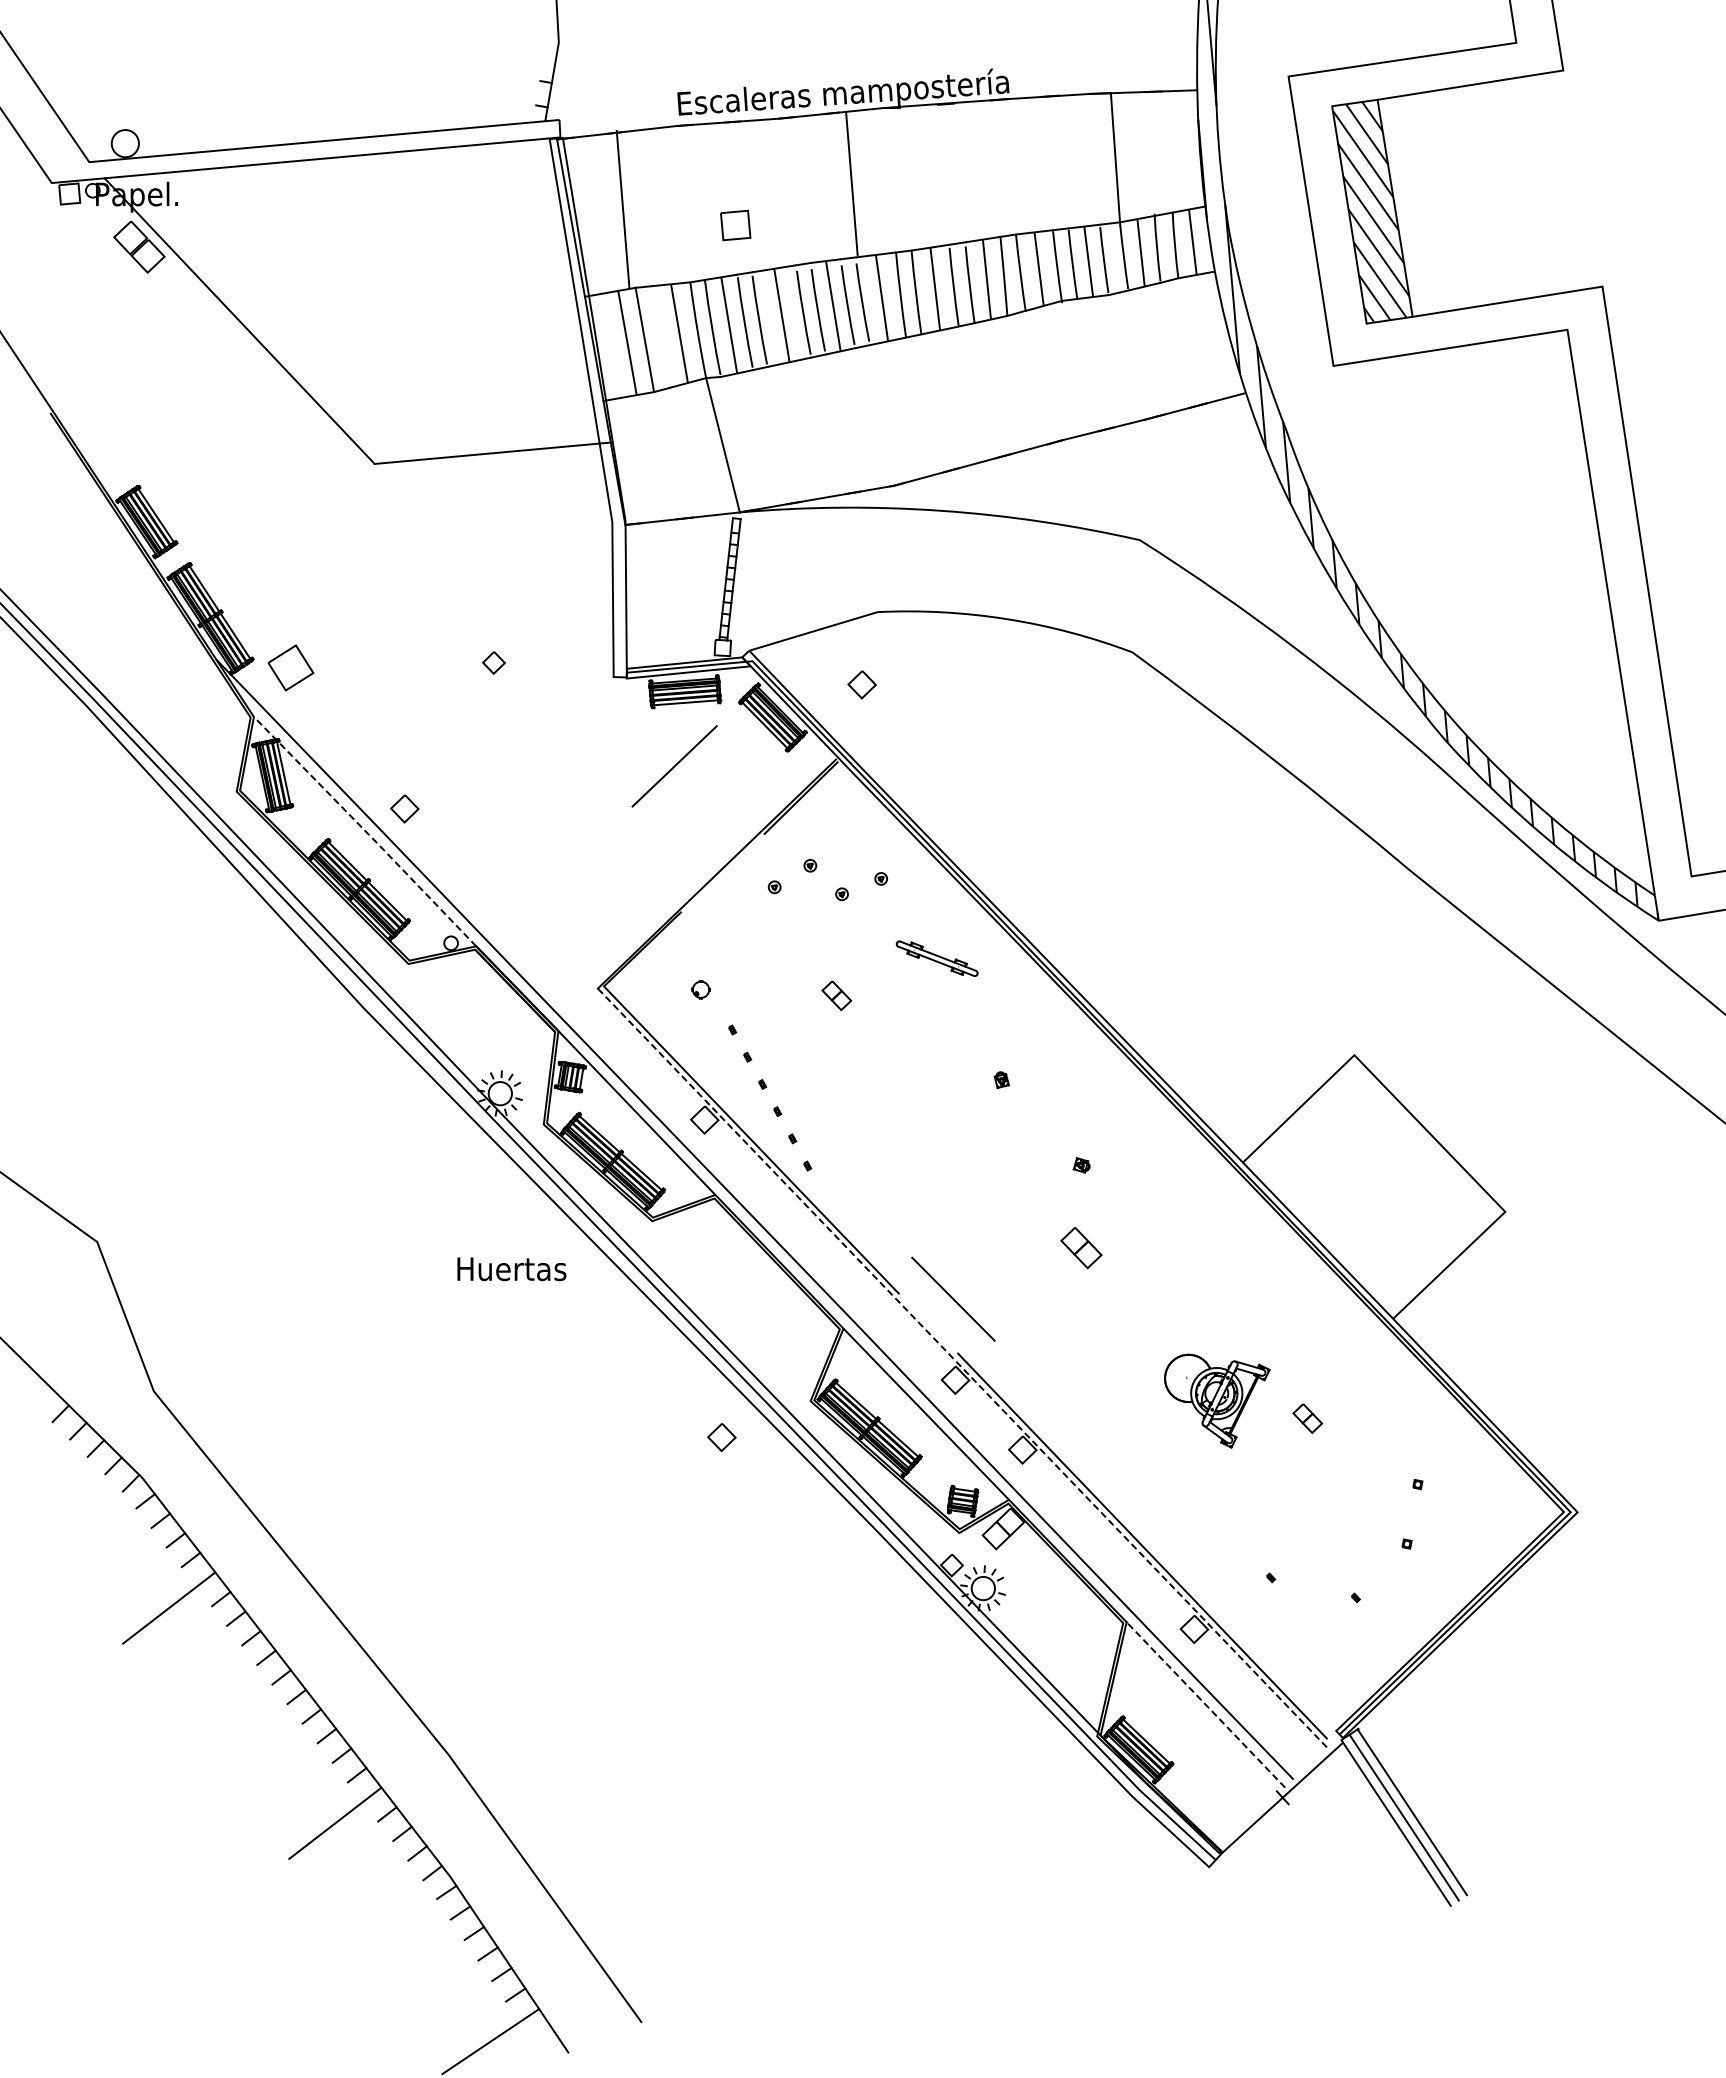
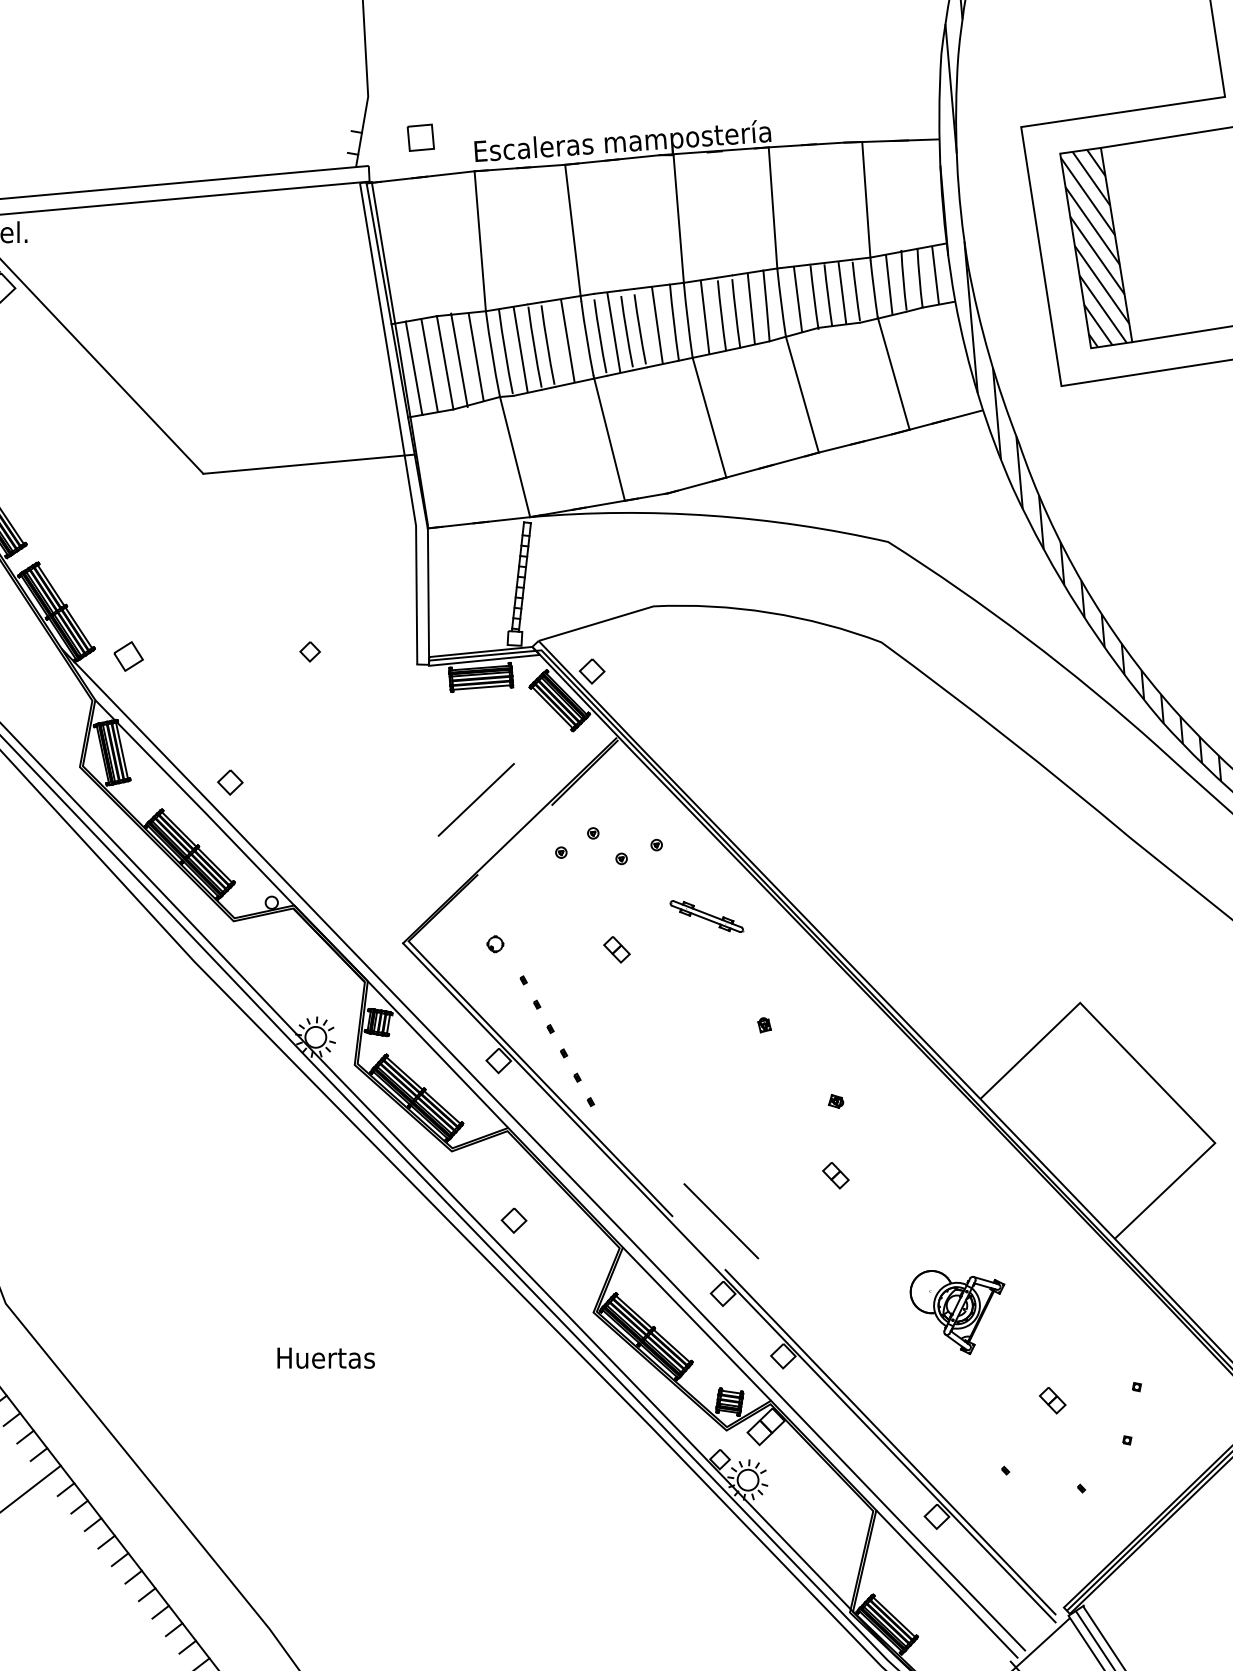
line: (1011, 166) -> (773, 207), added
line: (851, 183) -> (678, 219), moved
line: (787, 194) -> (572, 232), added
line: (622, 208) -> (479, 240), moved
part: (735, 225) -> (420, 137), moved
line: (660, 337) -> (459, 360), added
line: (609, 345) -> (413, 367), added
line: (1145, 351) -> (893, 373), added
line: (1043, 375) -> (801, 394), added
line: (940, 401) -> (709, 417), added
line: (827, 424) -> (608, 438), added
part: (291, 668) -> (128, 656), size x0.71
part: (861, 684) -> (591, 671), moved
line: (674, 766) -> (476, 800), moved
line: (365, 831) -> (195, 802), dashed -> solid
part: (1081, 1248) -> (835, 1175), size x0.71
text: (511, 1269) -> (325, 1358), moved
line: (962, 1367) -> (729, 1282), dashed -> solid
part: (1307, 1418) -> (1052, 1400), moved
part: (721, 1437) -> (513, 1220), moved
line: (1205, 1704) -> (946, 1583), dashed -> solid

